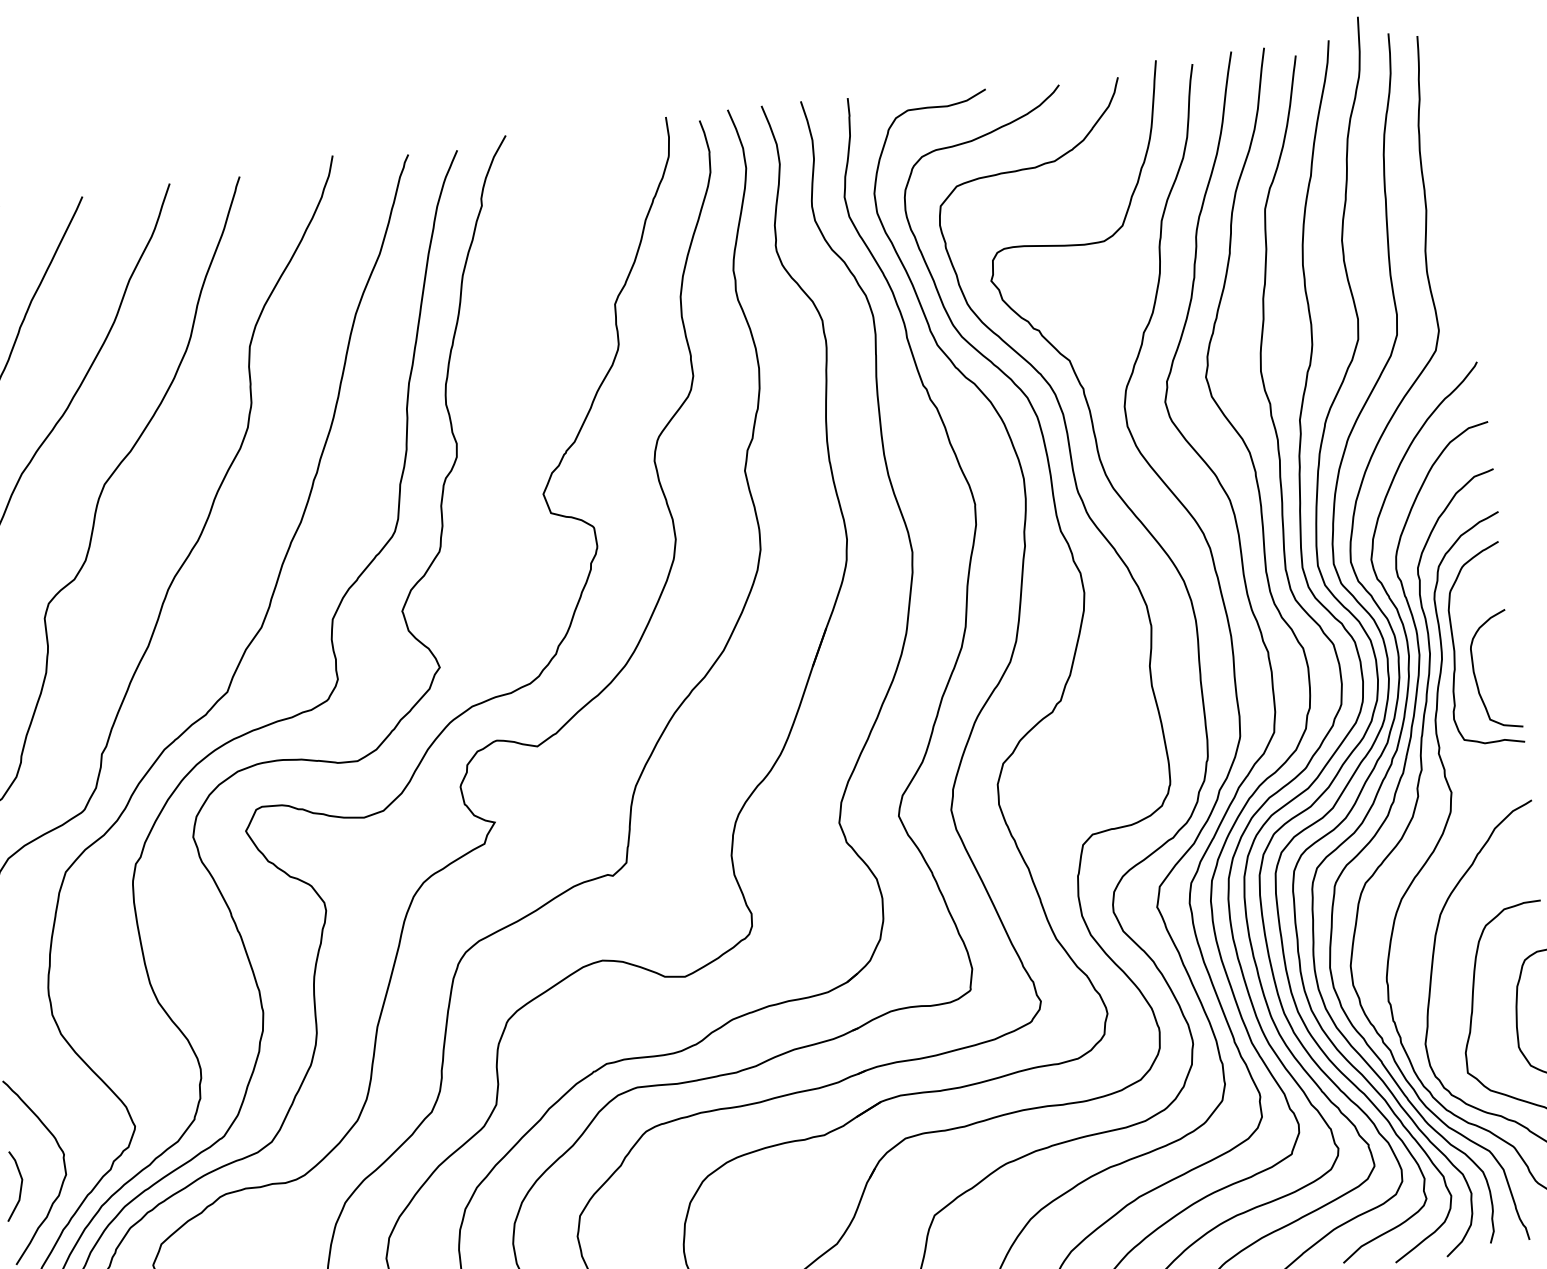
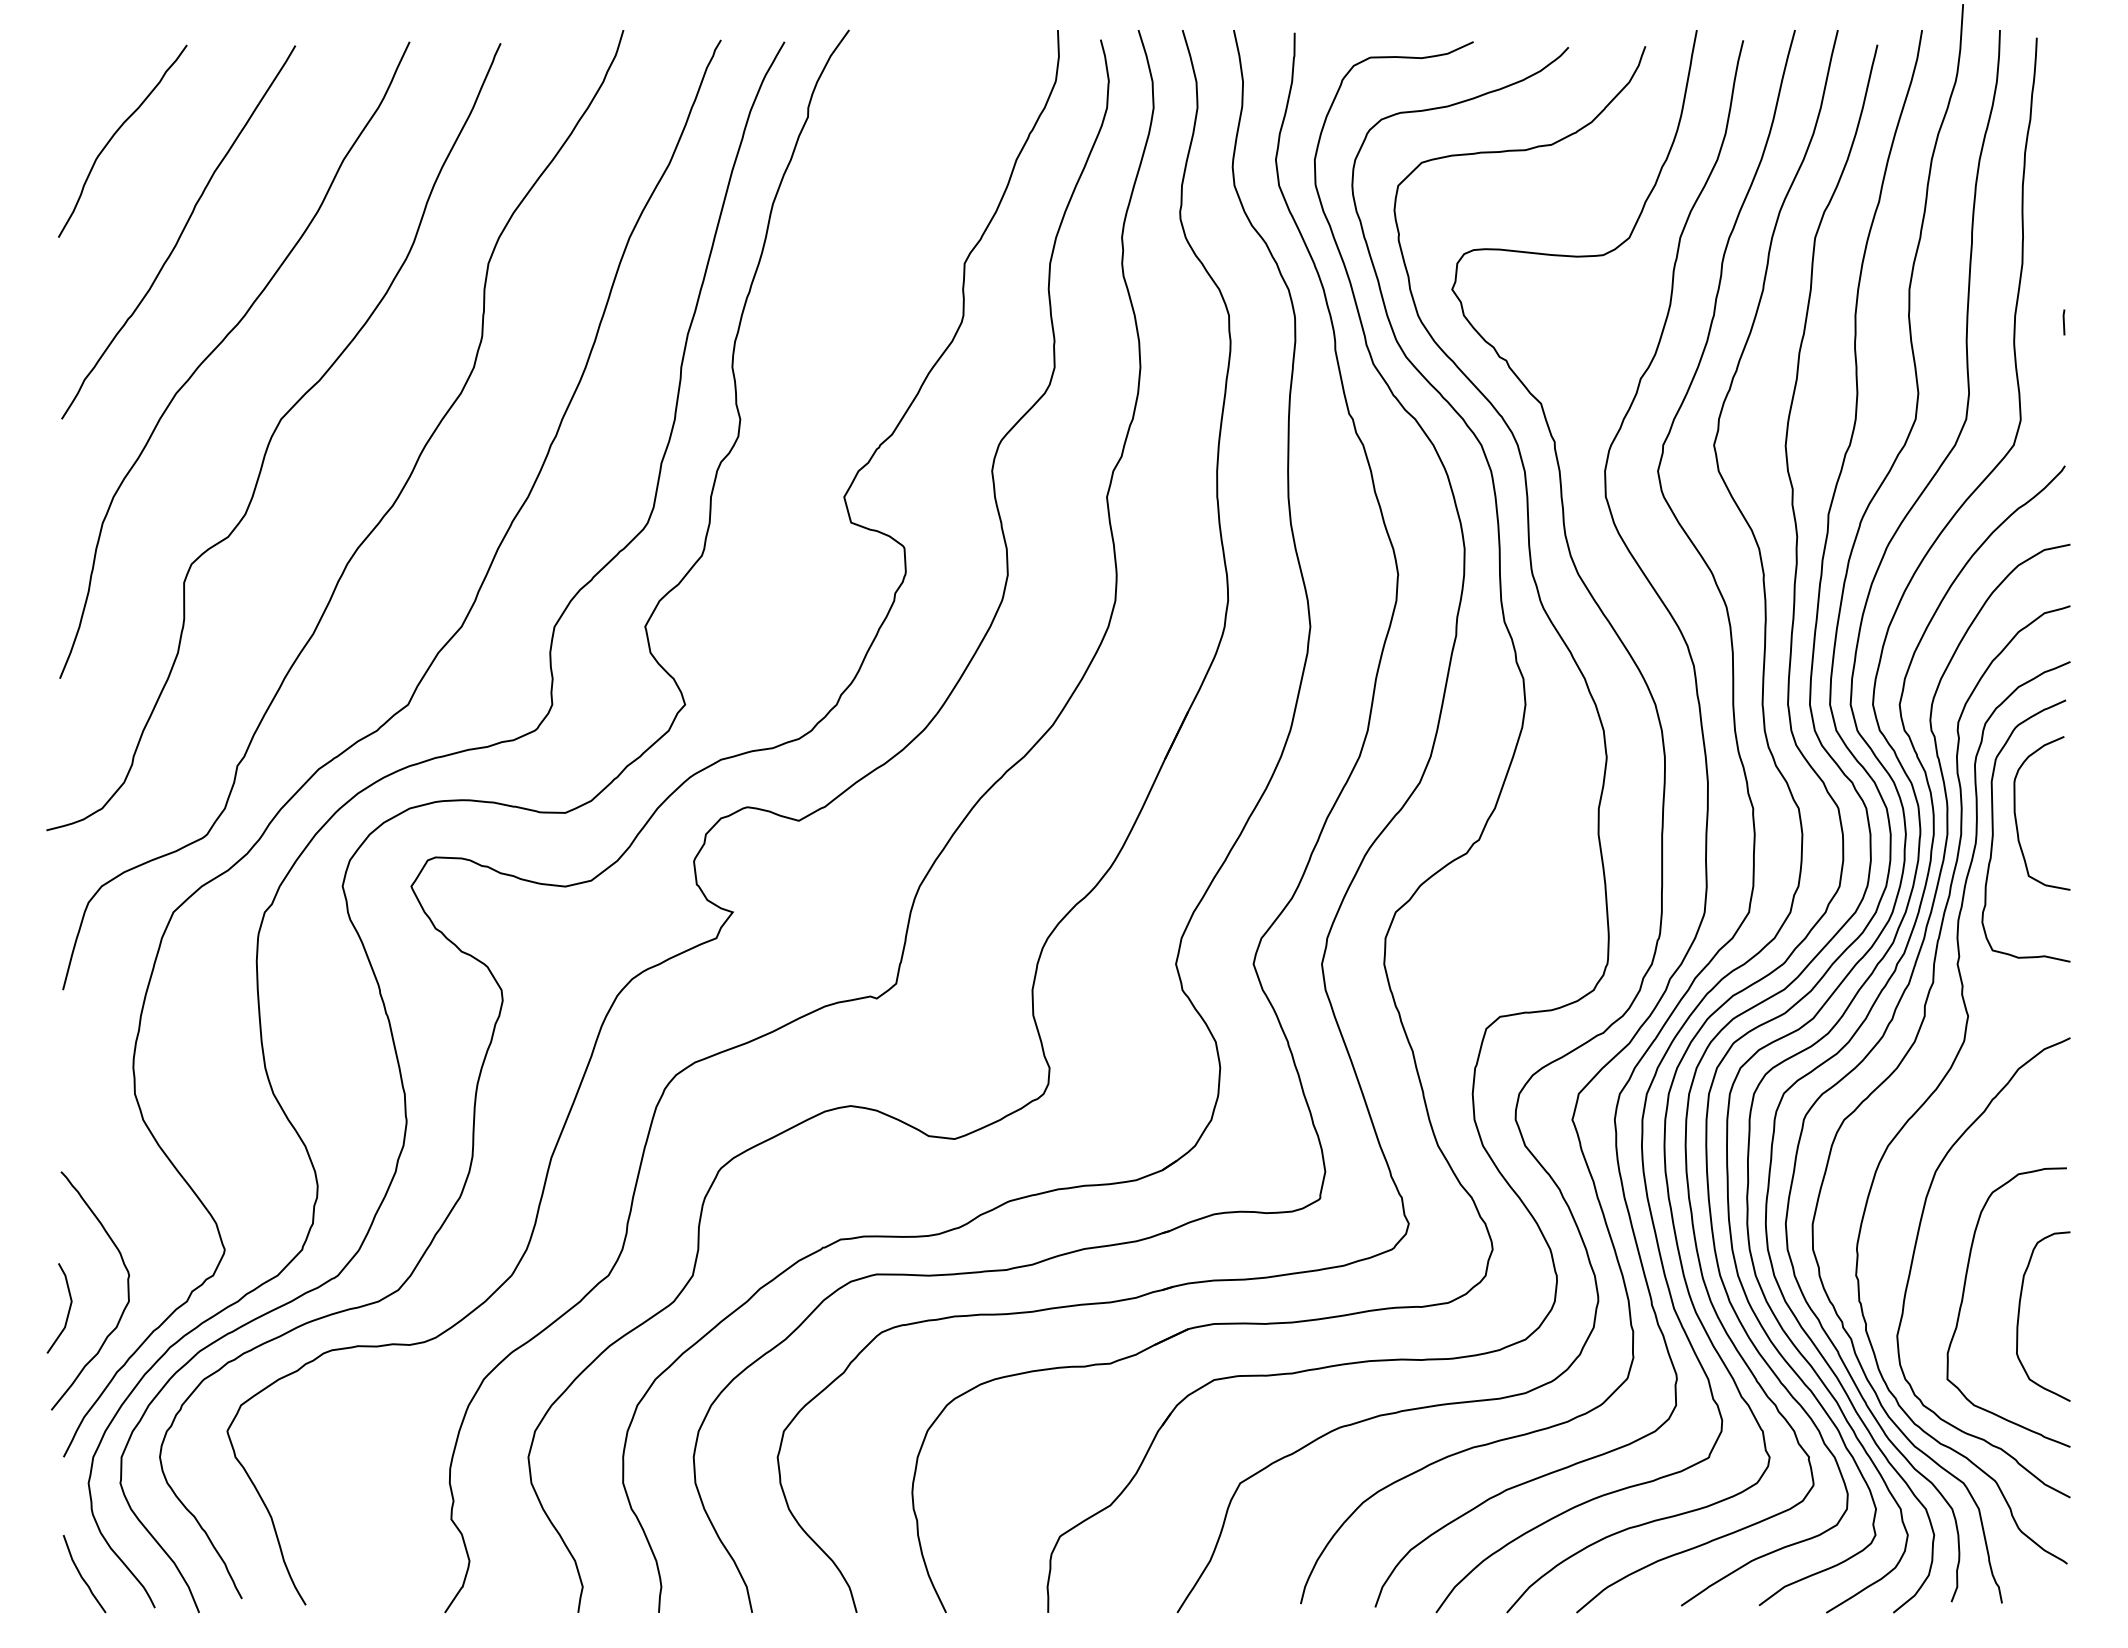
line: (1463, 252) -> (2063, 322), added
curve: (1475, 675) -> (2016, 816), moved

